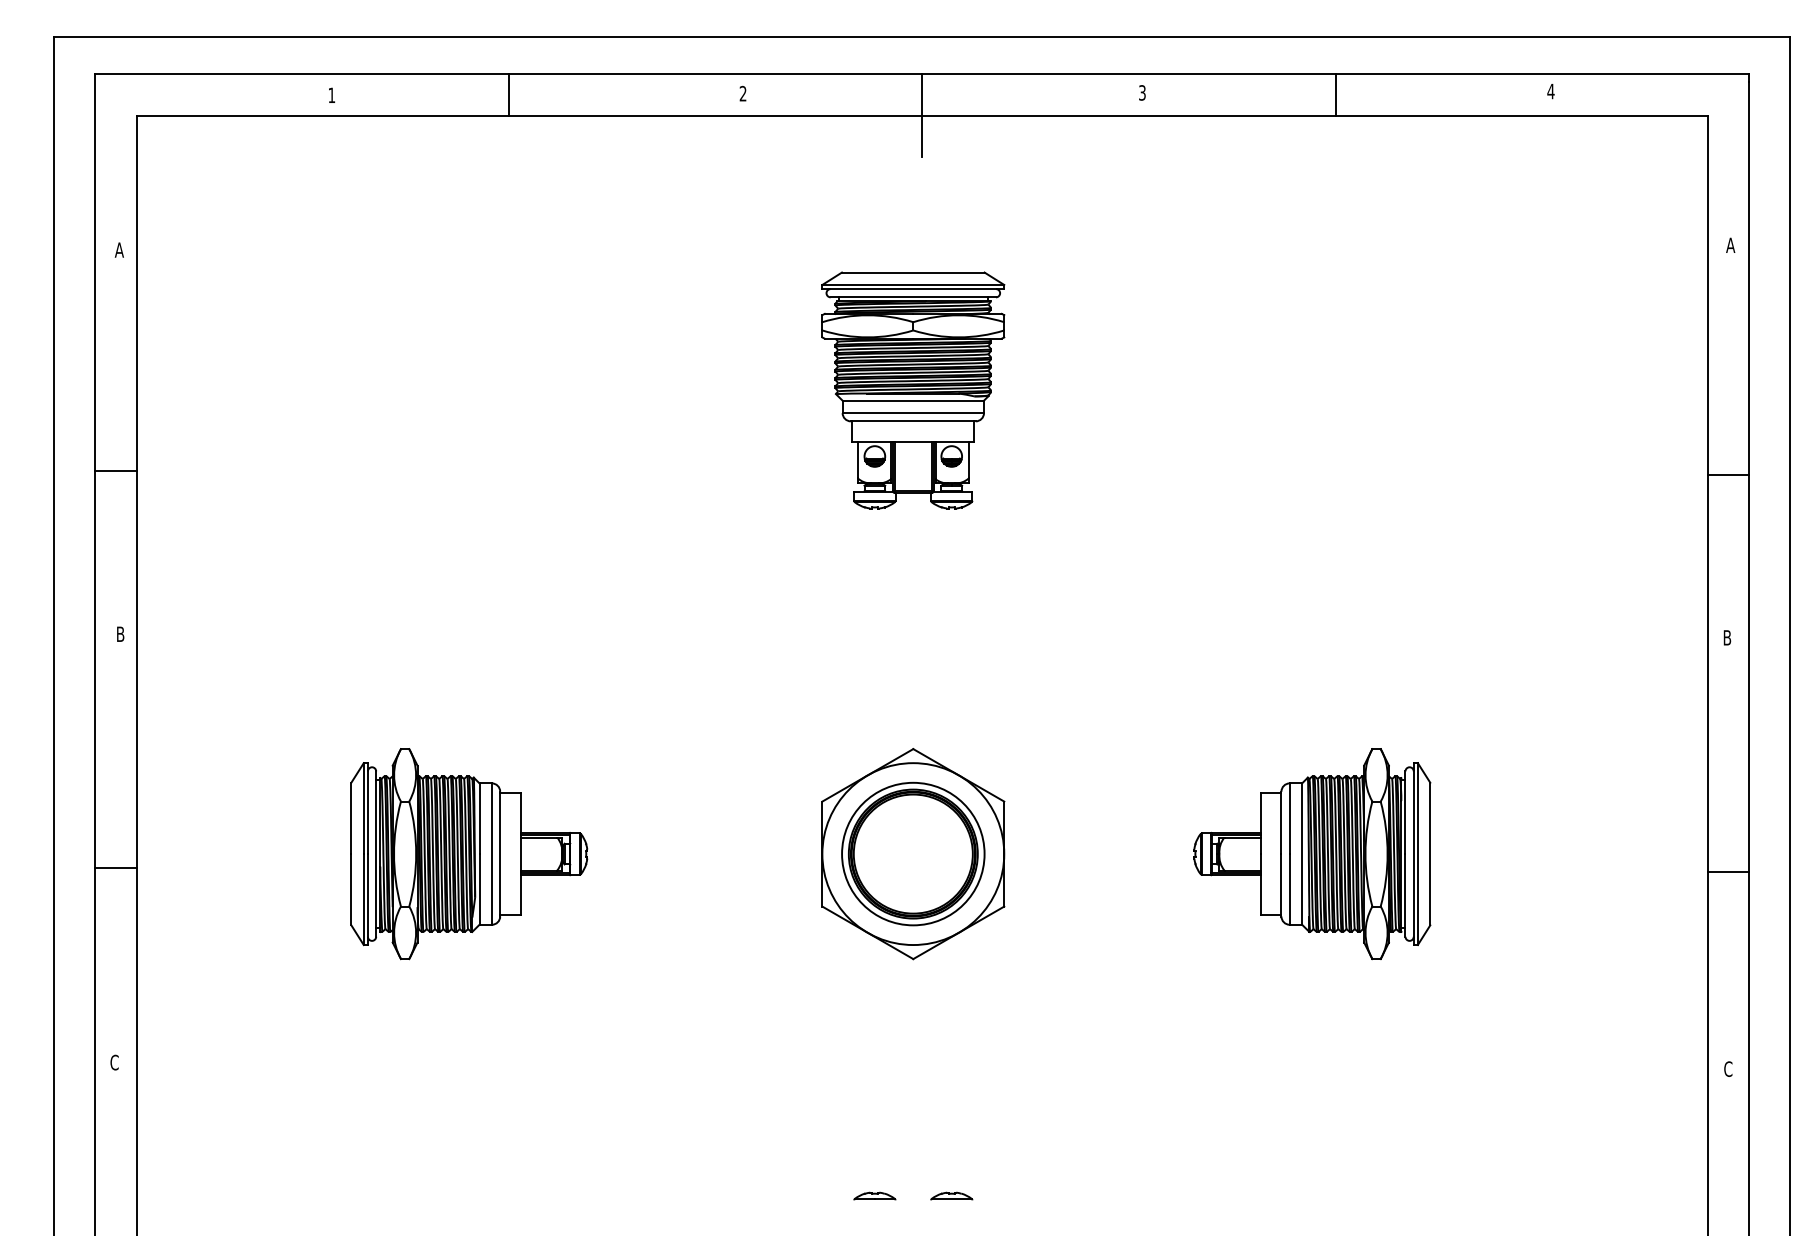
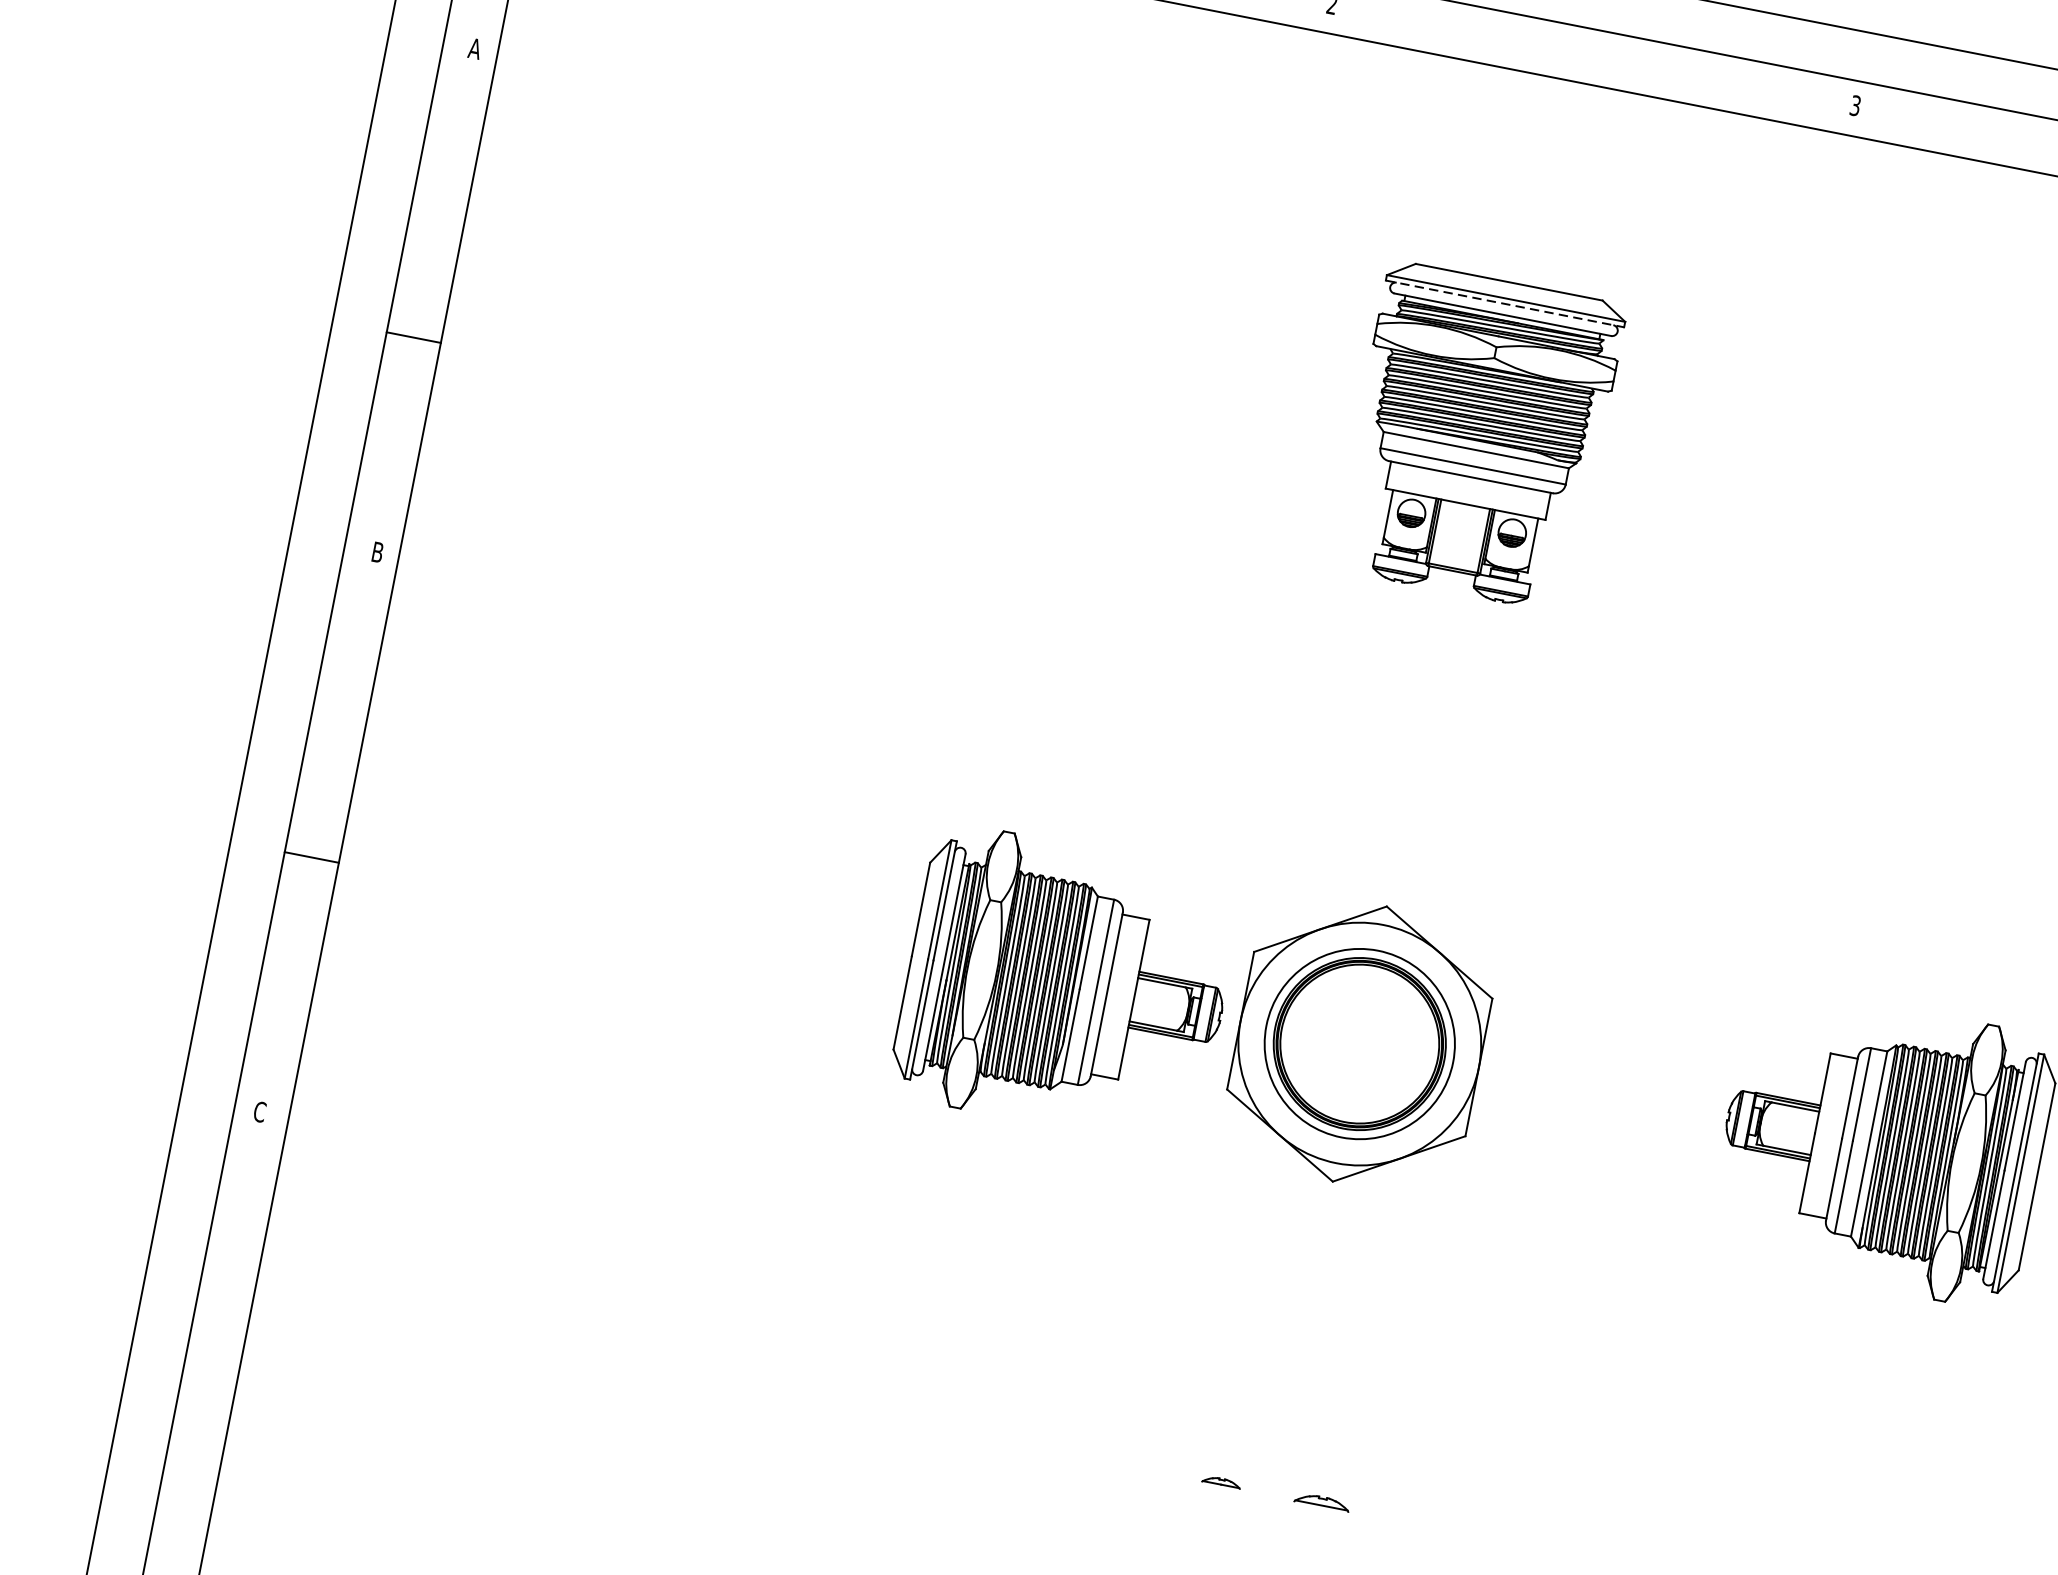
line: (922, 115) -> (1561, 78), removed
line: (913, 289) -> (1505, 304), solid -> dashed
part: (469, 854) -> (1066, 987), moved
part: (874, 1195) -> (1221, 1481), size x0.7

